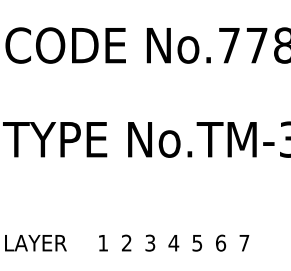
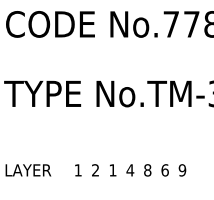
text: (150, 242) -> (113, 169), 3 -> 1
text: (197, 242) -> (147, 169), 5 -> 8
text: (244, 242) -> (182, 169), 7 -> 9

